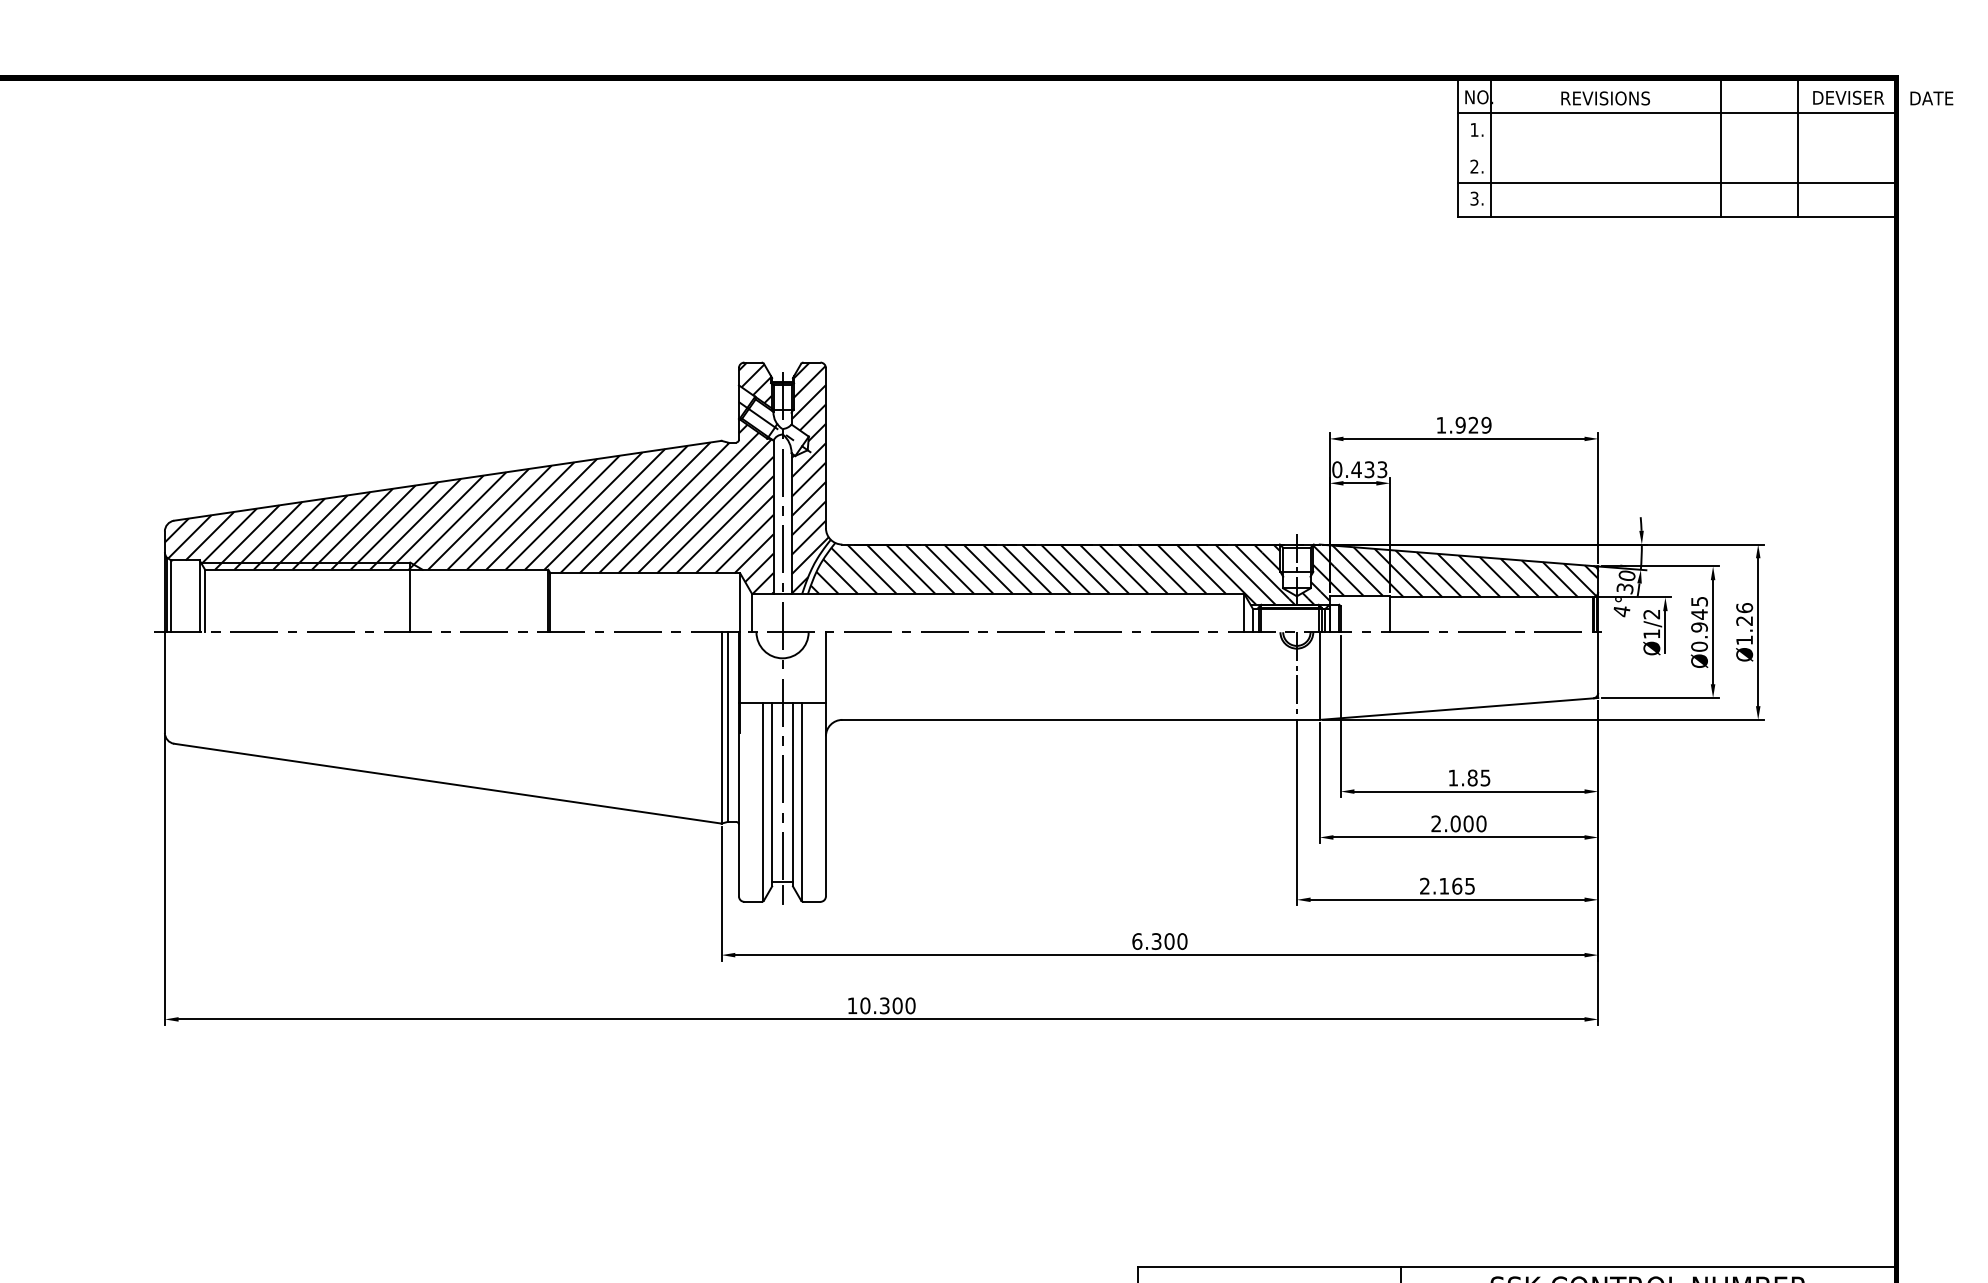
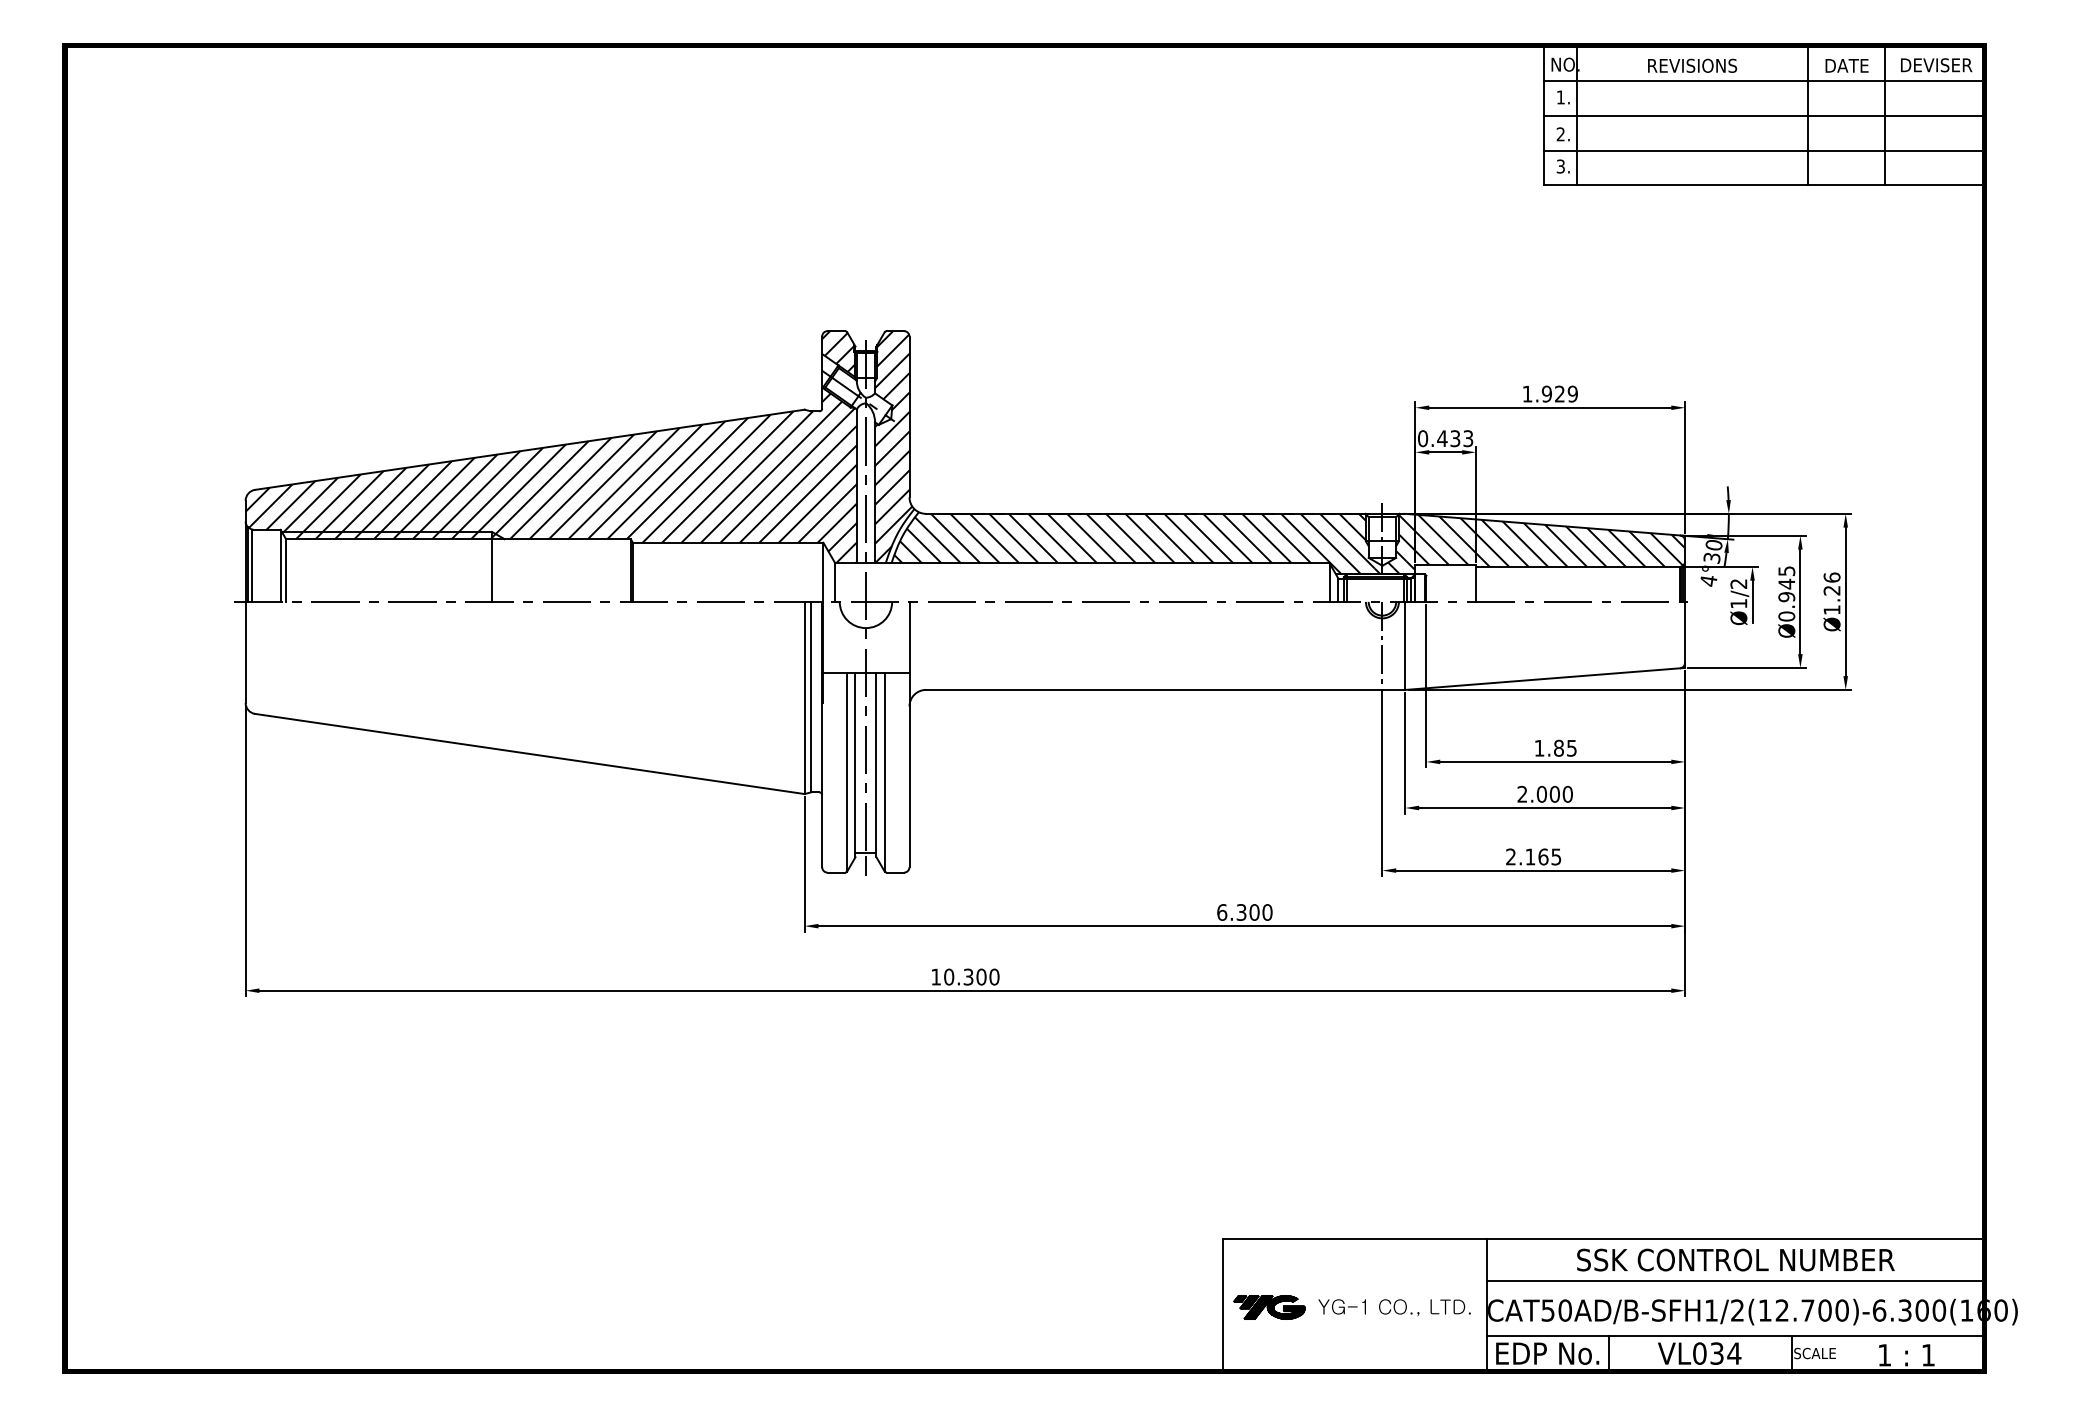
text: (1931, 98) -> (1846, 65), moved
line: (1677, 147) -> (1764, 115), added

